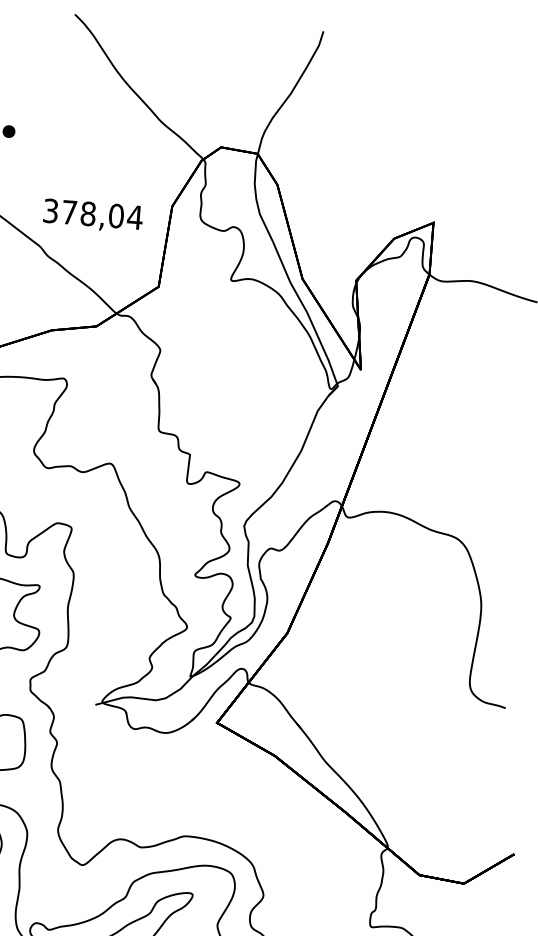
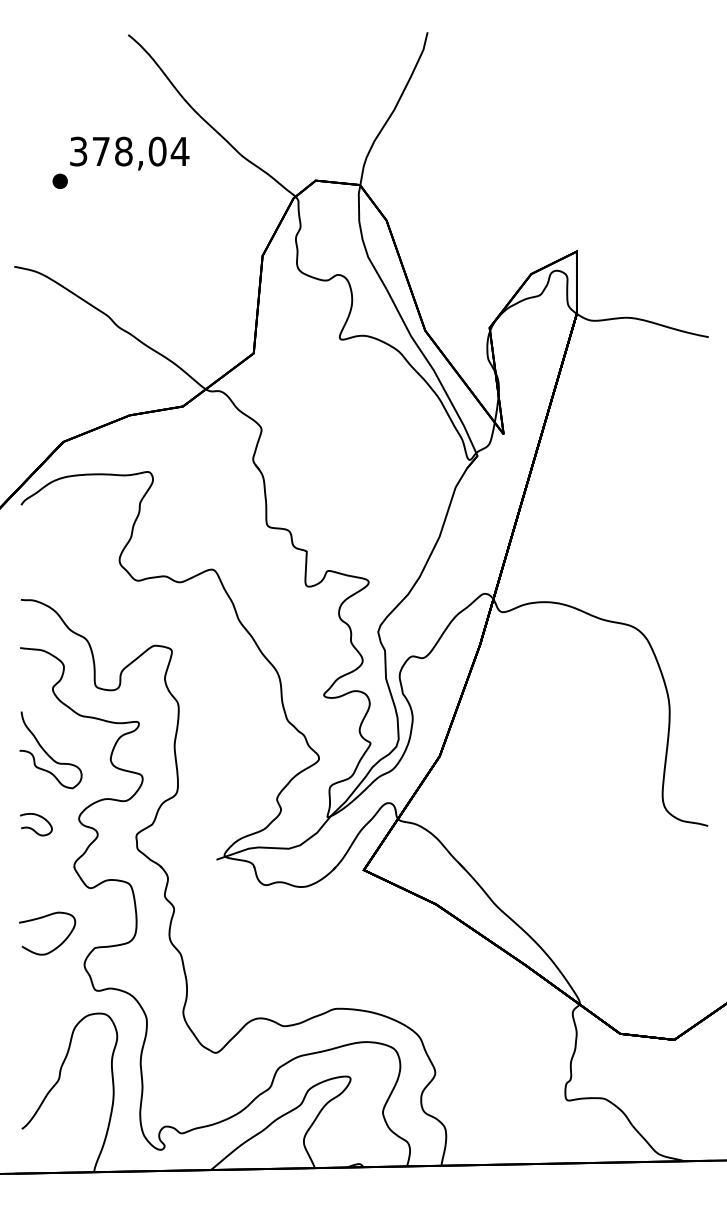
text: (92, 215) -> (129, 153), moved

